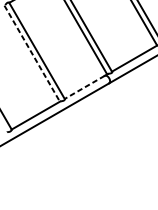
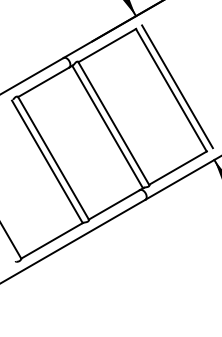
line: (32, 53) -> (47, 161), dashed -> solid
line: (84, 87) -> (113, 205), dashed -> solid

